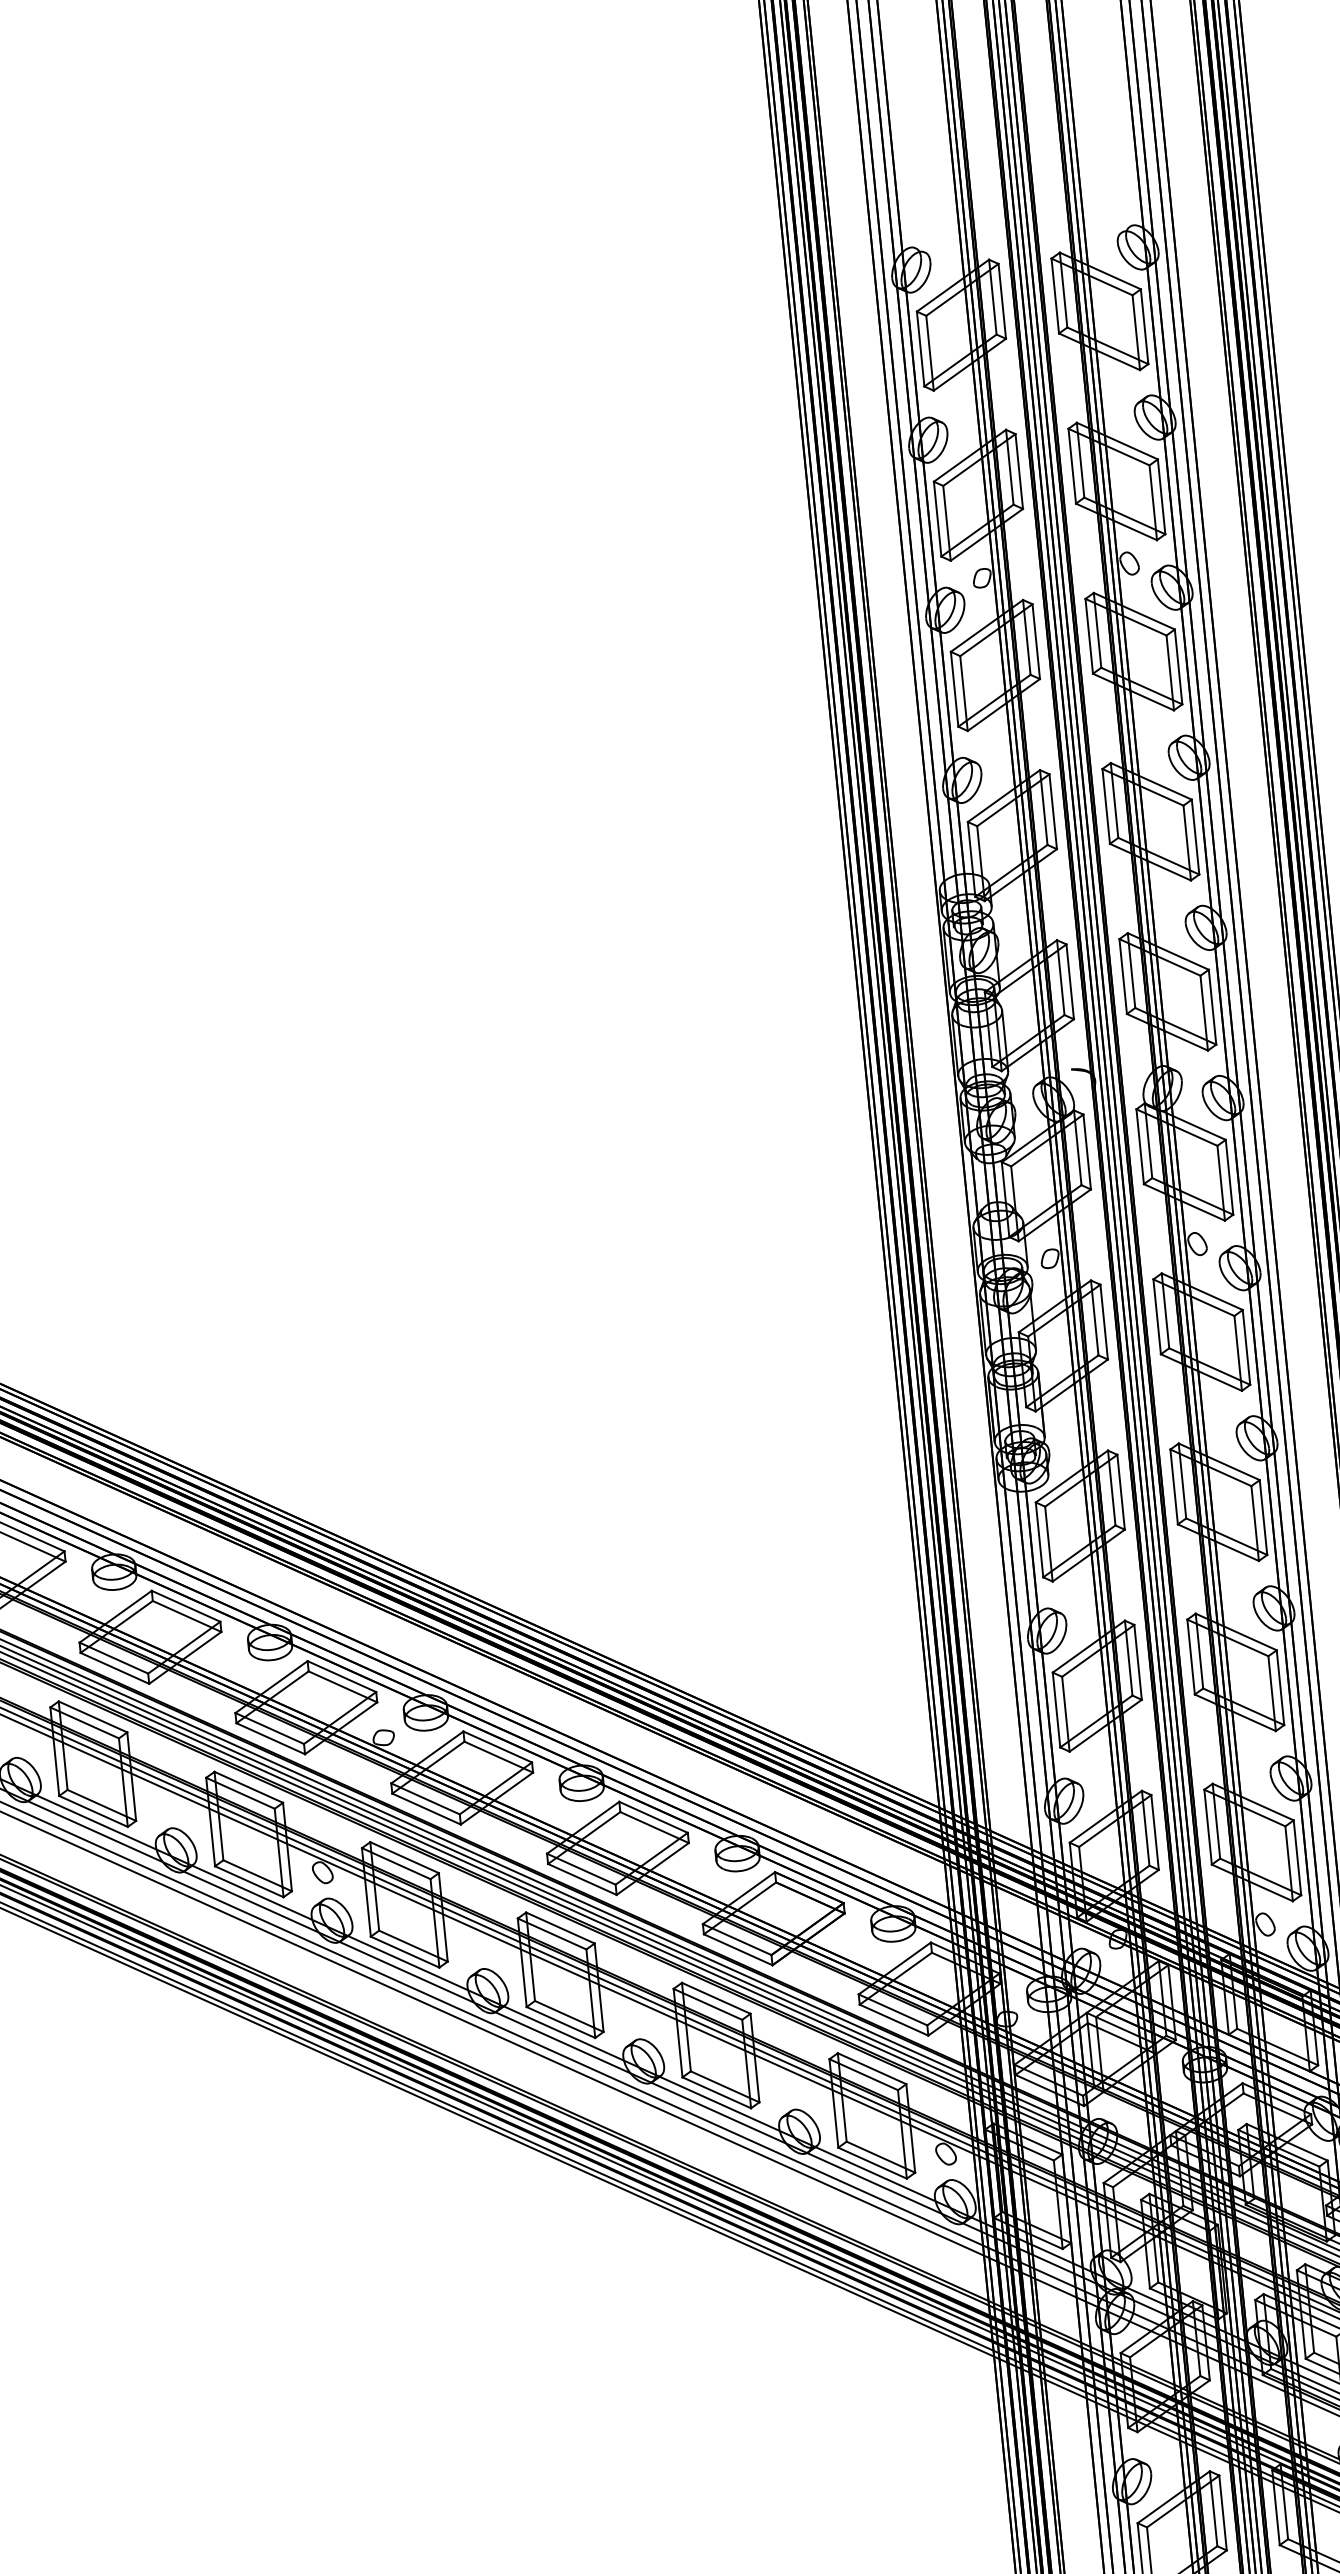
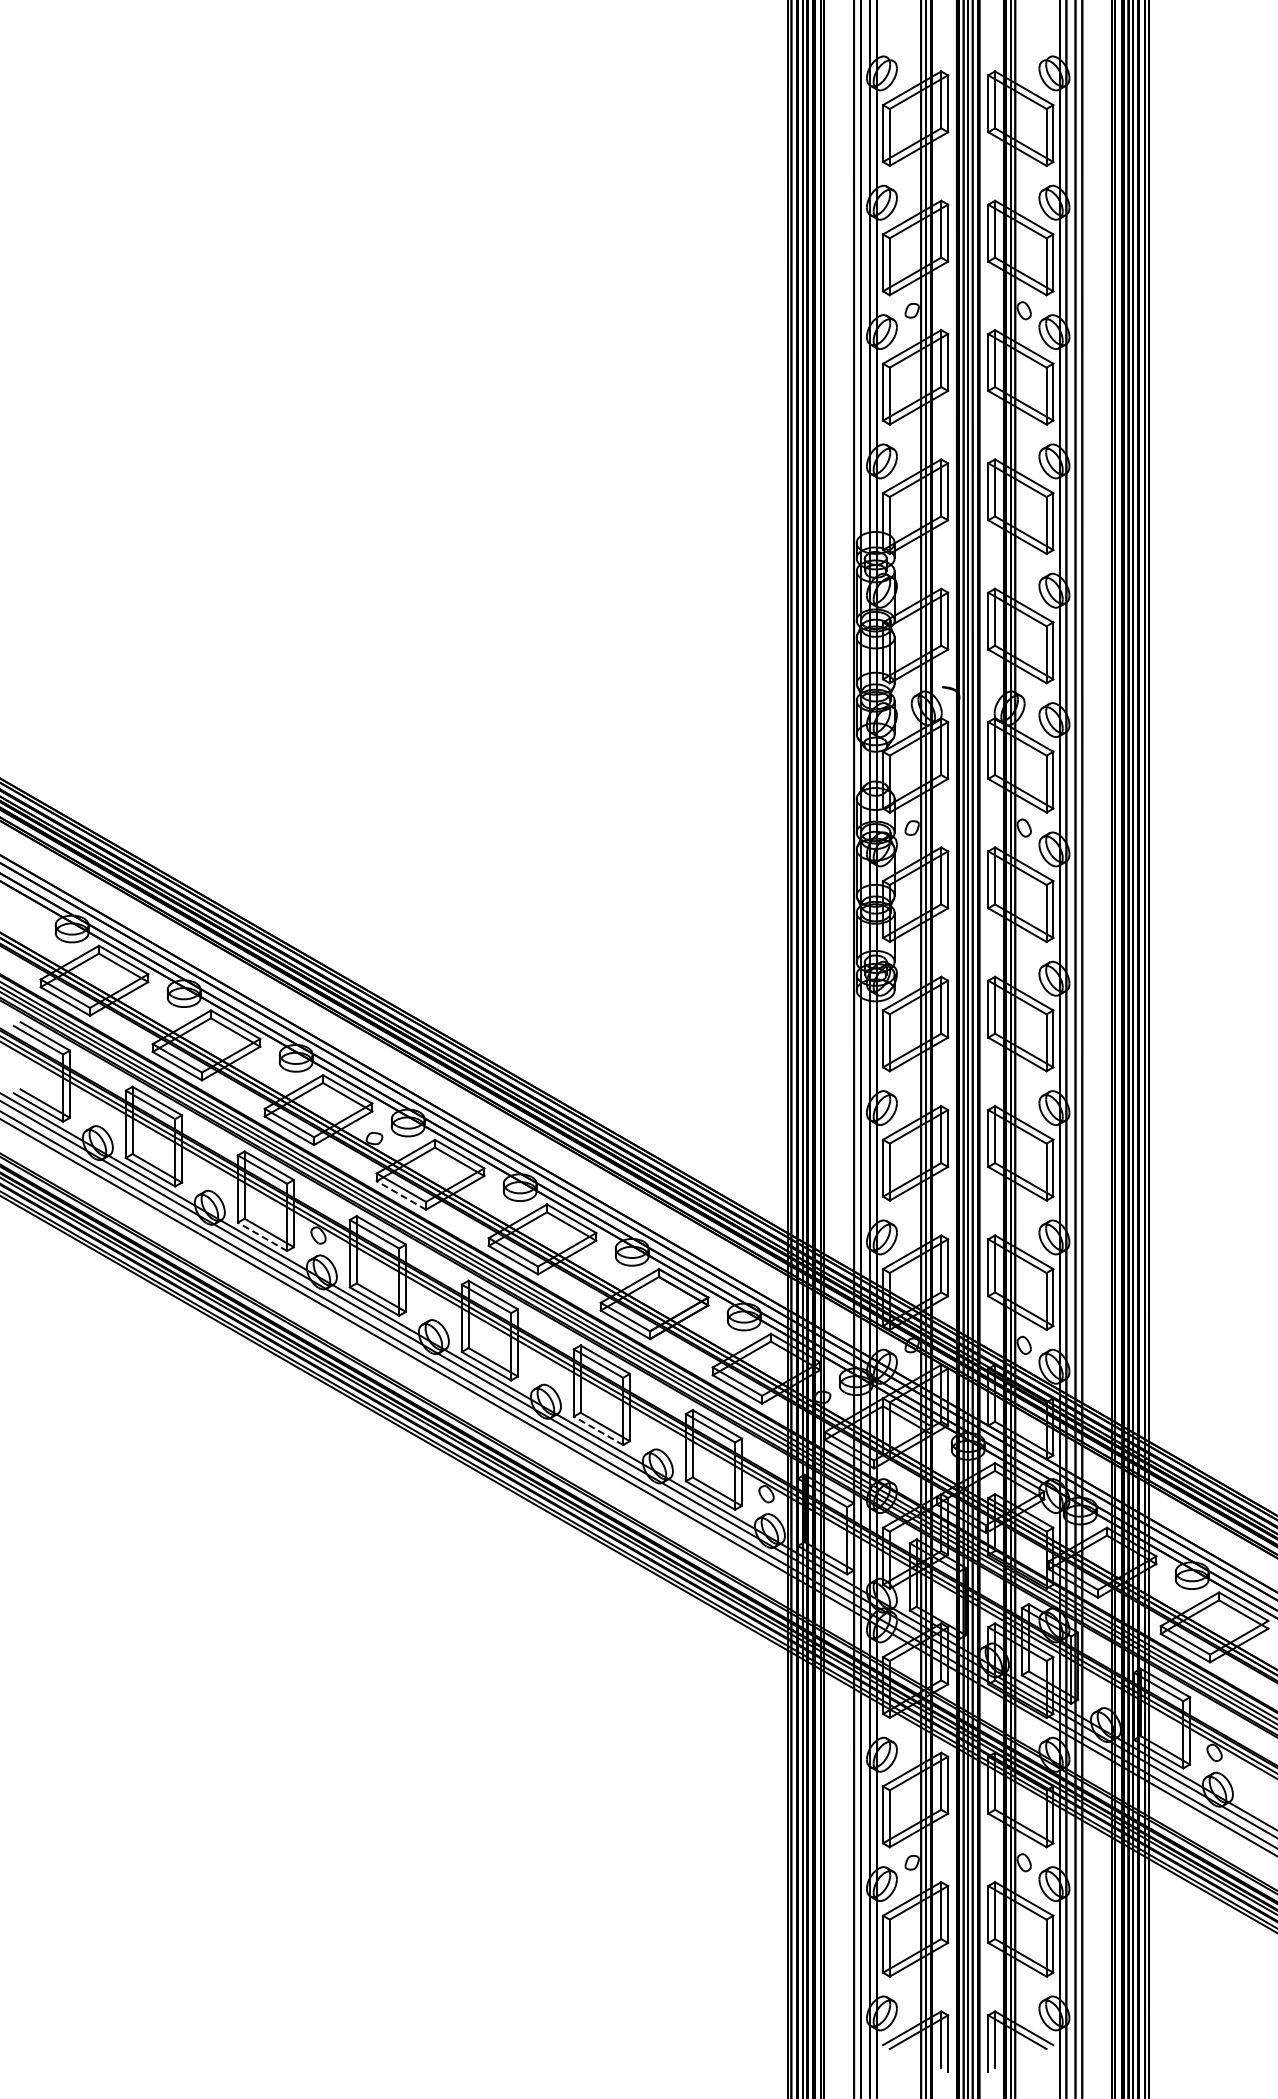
line: (425, 1809) -> (400, 1195), solid -> dashed
line: (249, 1881) -> (262, 1236), solid -> dashed
line: (716, 2092) -> (598, 1430), solid -> dashed

